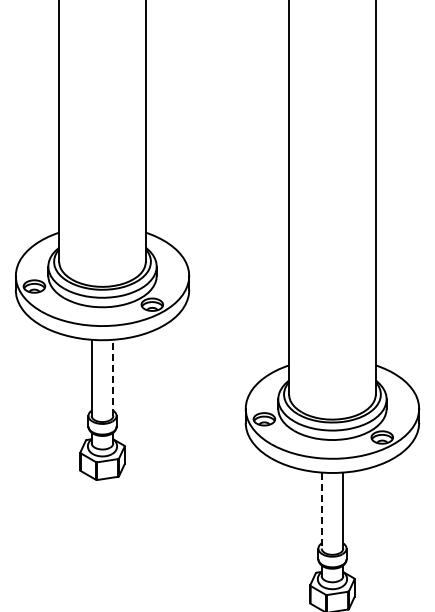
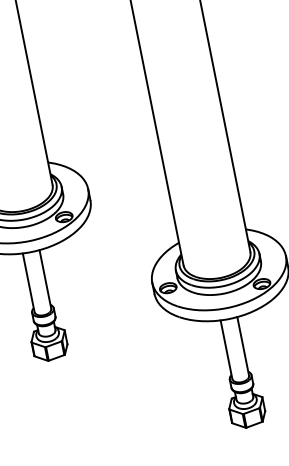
line: (113, 377) -> (45, 279), dashed -> solid
line: (321, 511) -> (226, 350), dashed -> solid

